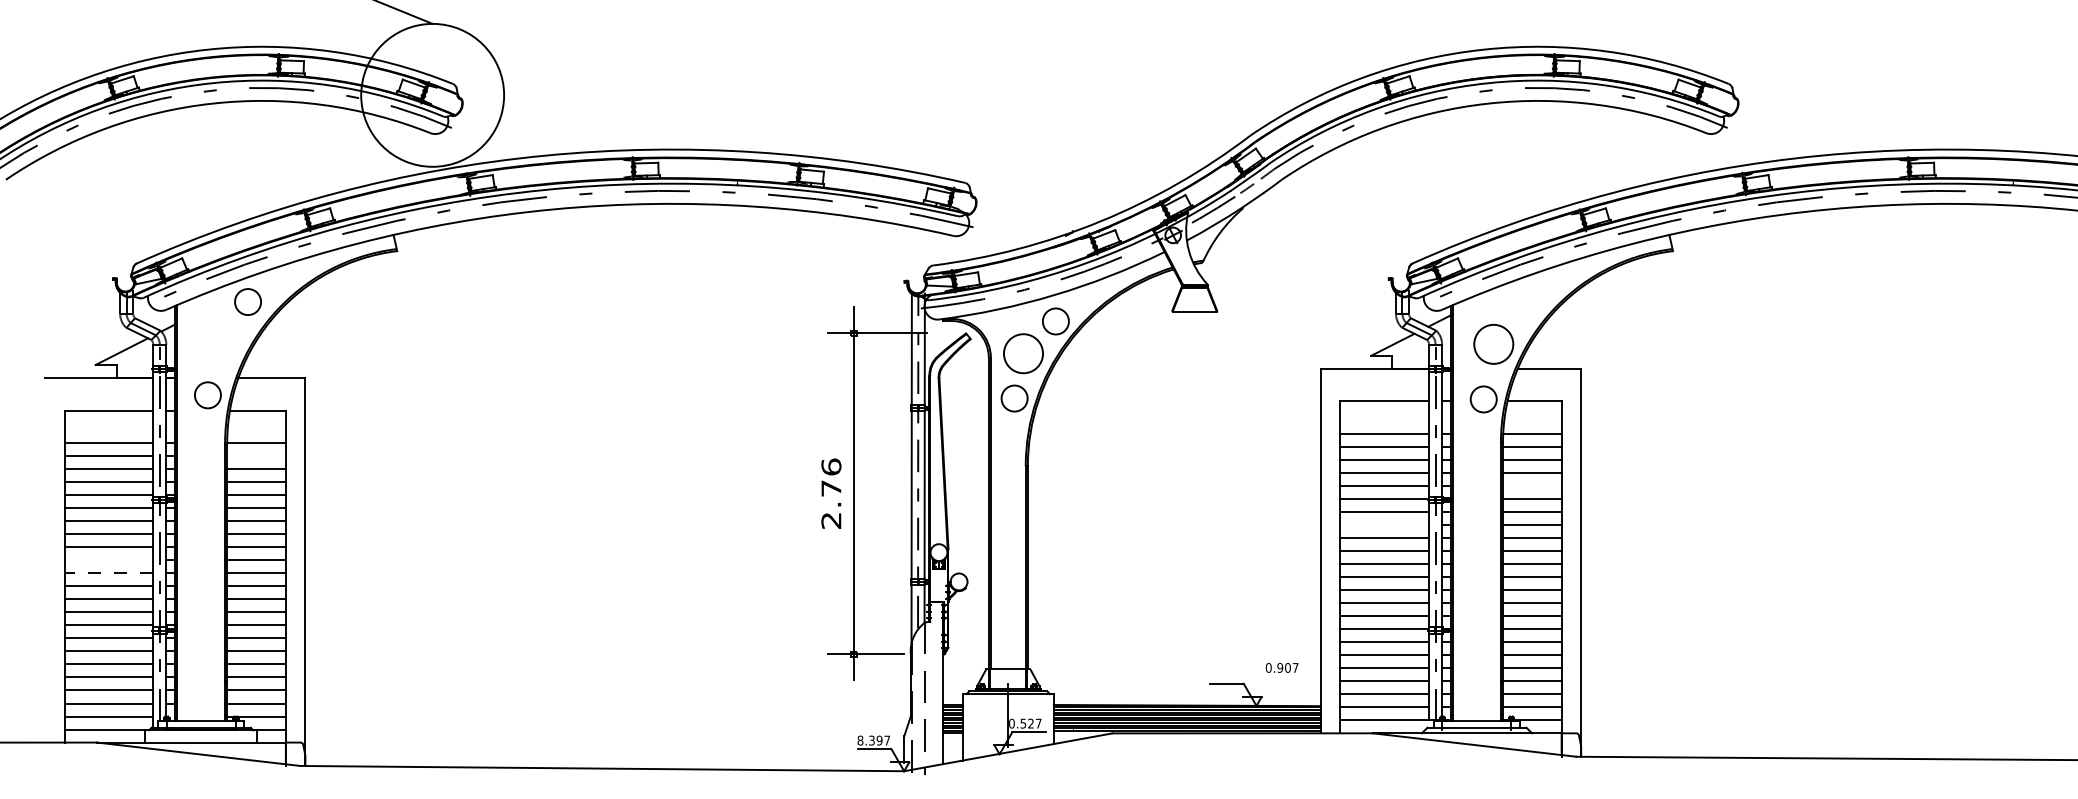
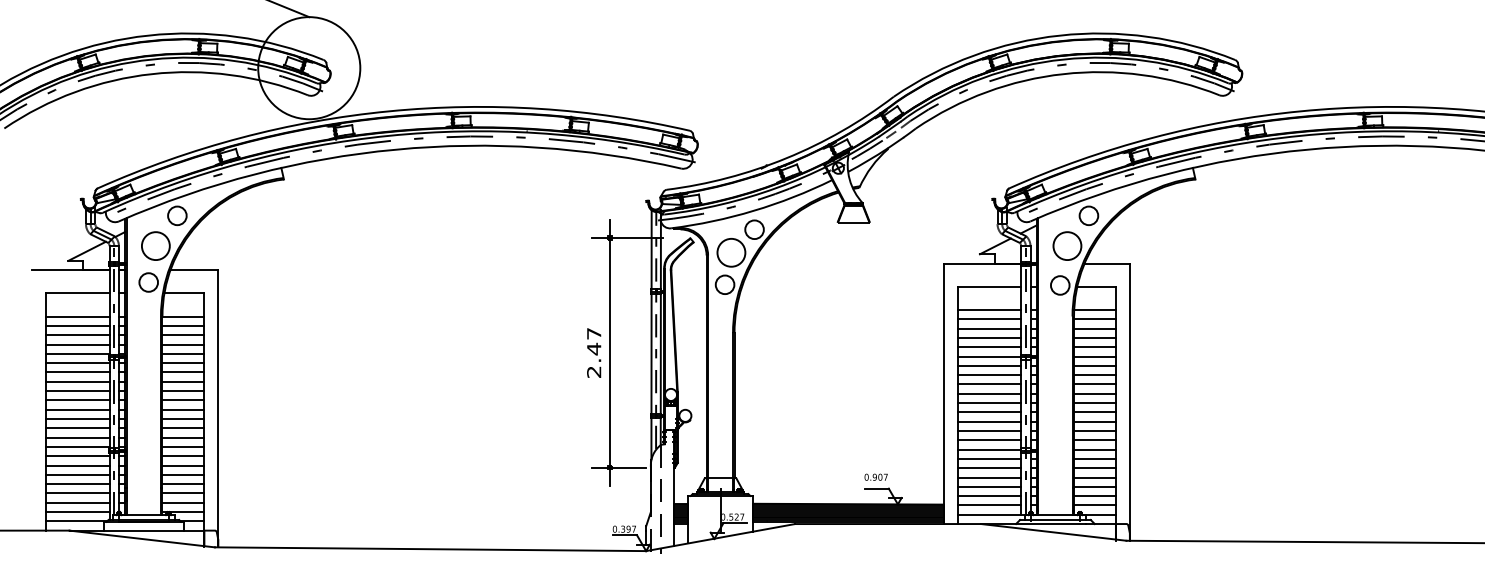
circle: (1523, 301) -> (1088, 215), added
circle: (217, 344) -> (155, 246), added
line: (256, 456) -> (183, 326), added
text: (831, 477) -> (594, 341), 2.76 -> 2.47
line: (1532, 485) -> (1095, 346), added
line: (1384, 525) -> (989, 375), added
line: (108, 560) -> (77, 400), added
line: (108, 573) -> (77, 409), dashed -> solid
text: (1281, 667) -> (875, 476), moved
text: (860, 740) -> (614, 529), 8.397 -> 0.397

